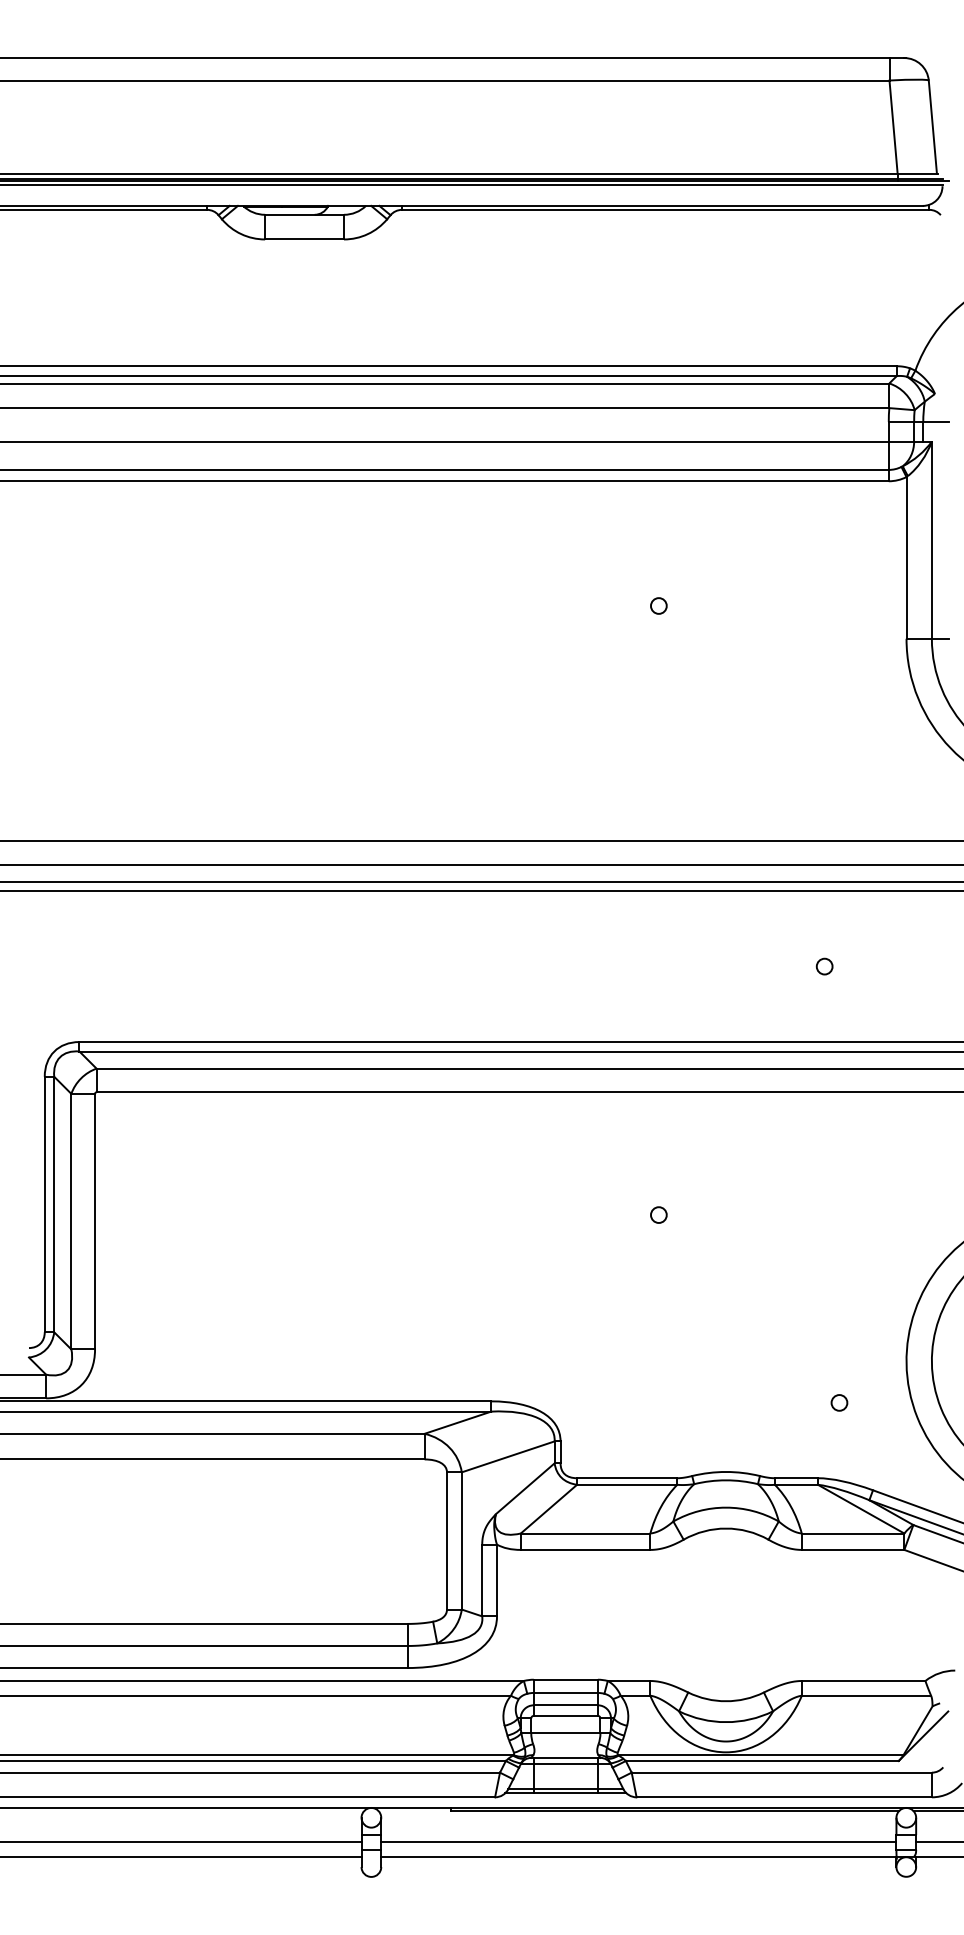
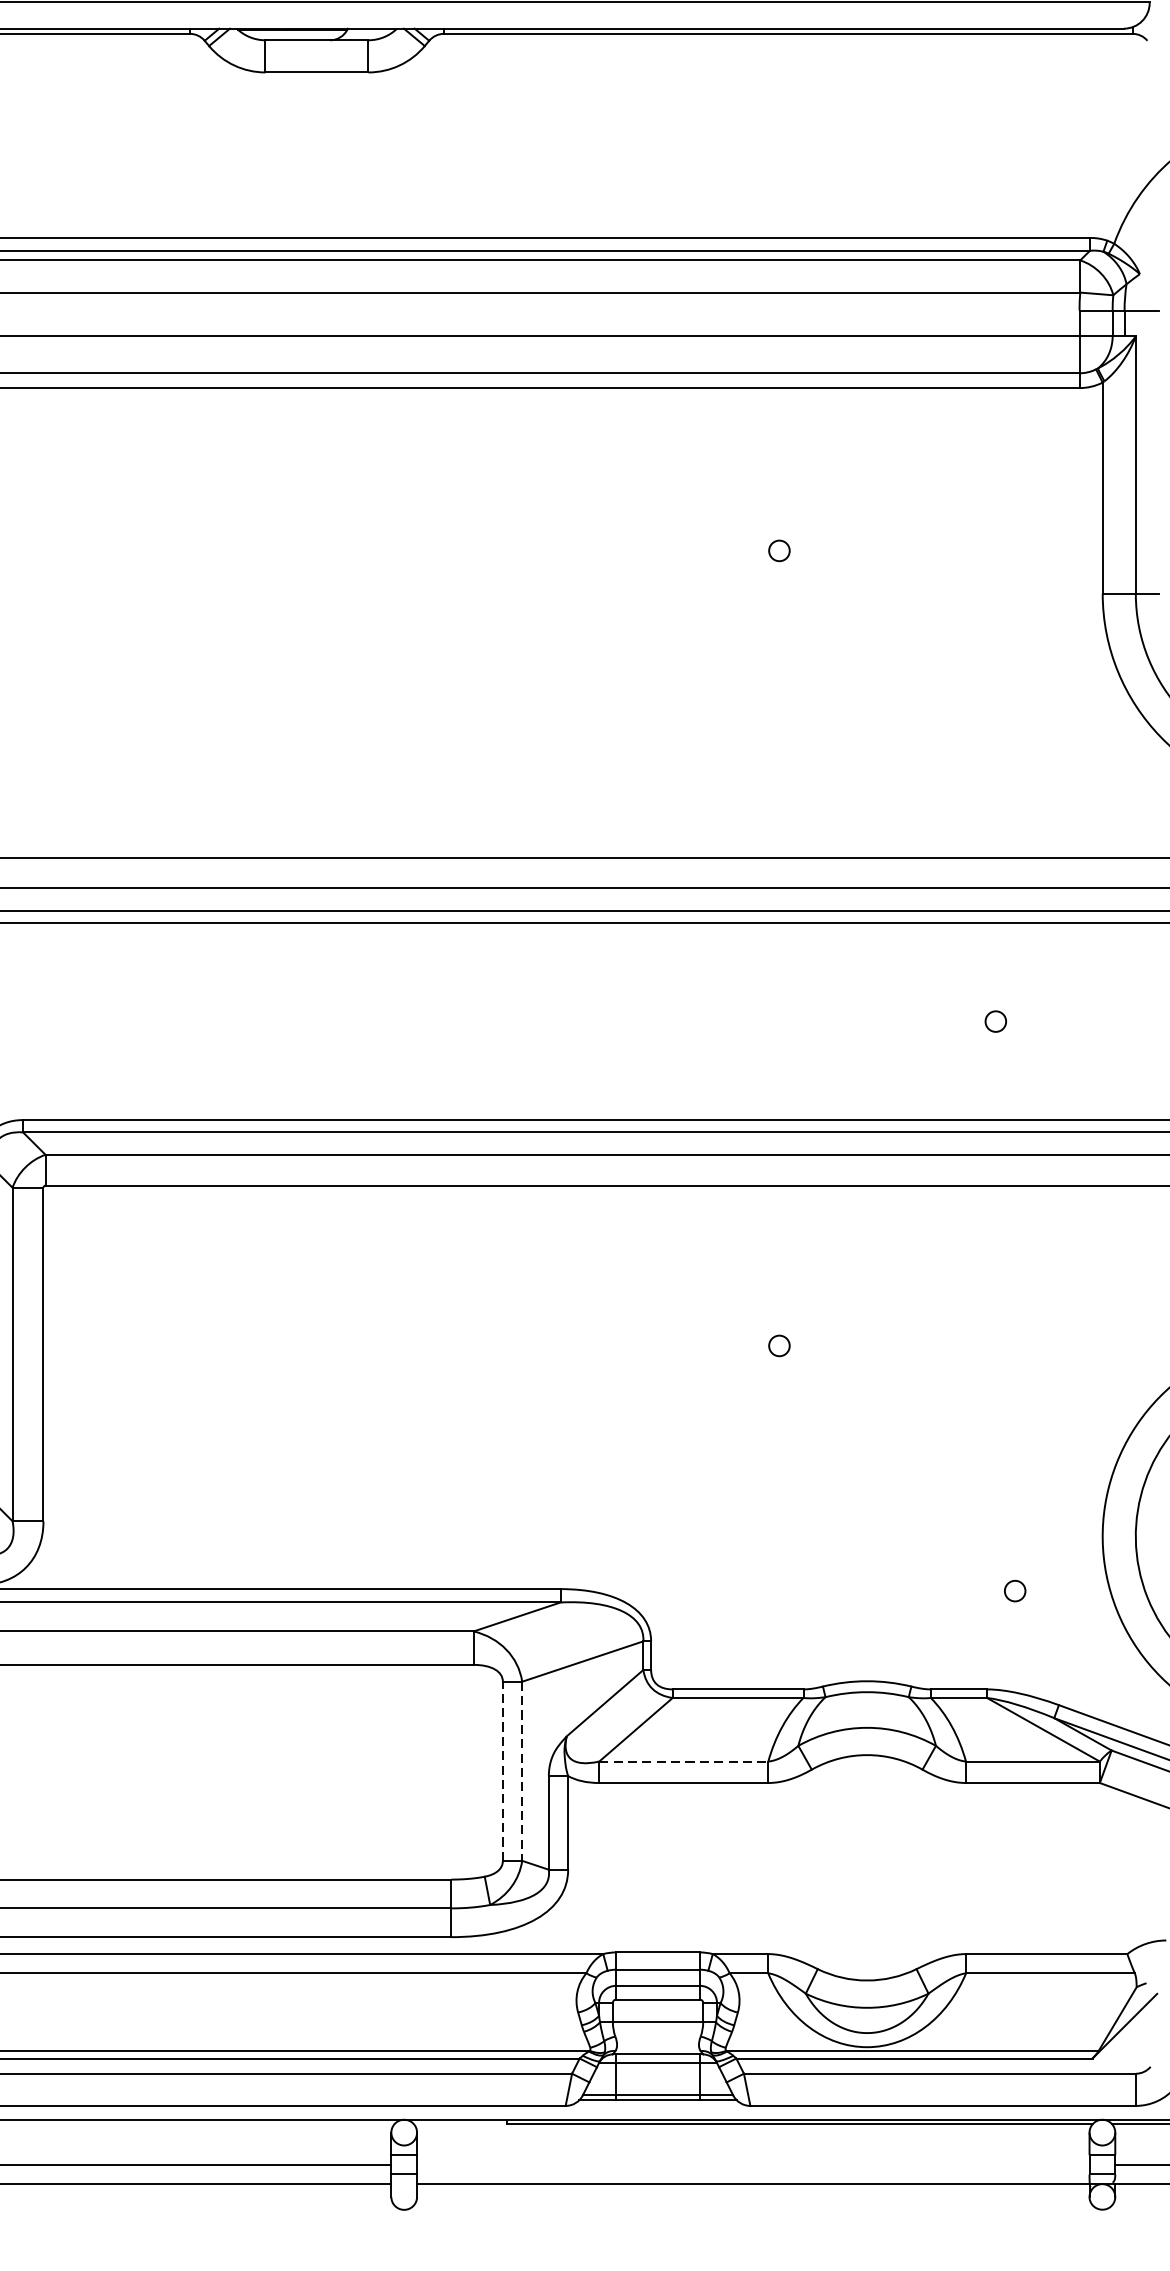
line: (585, 1533) -> (683, 1761), solid -> dashed
line: (447, 1540) -> (503, 1770), solid -> dashed
line: (461, 1540) -> (521, 1770), solid -> dashed
line: (638, 1842) -> (752, 2164), removed

